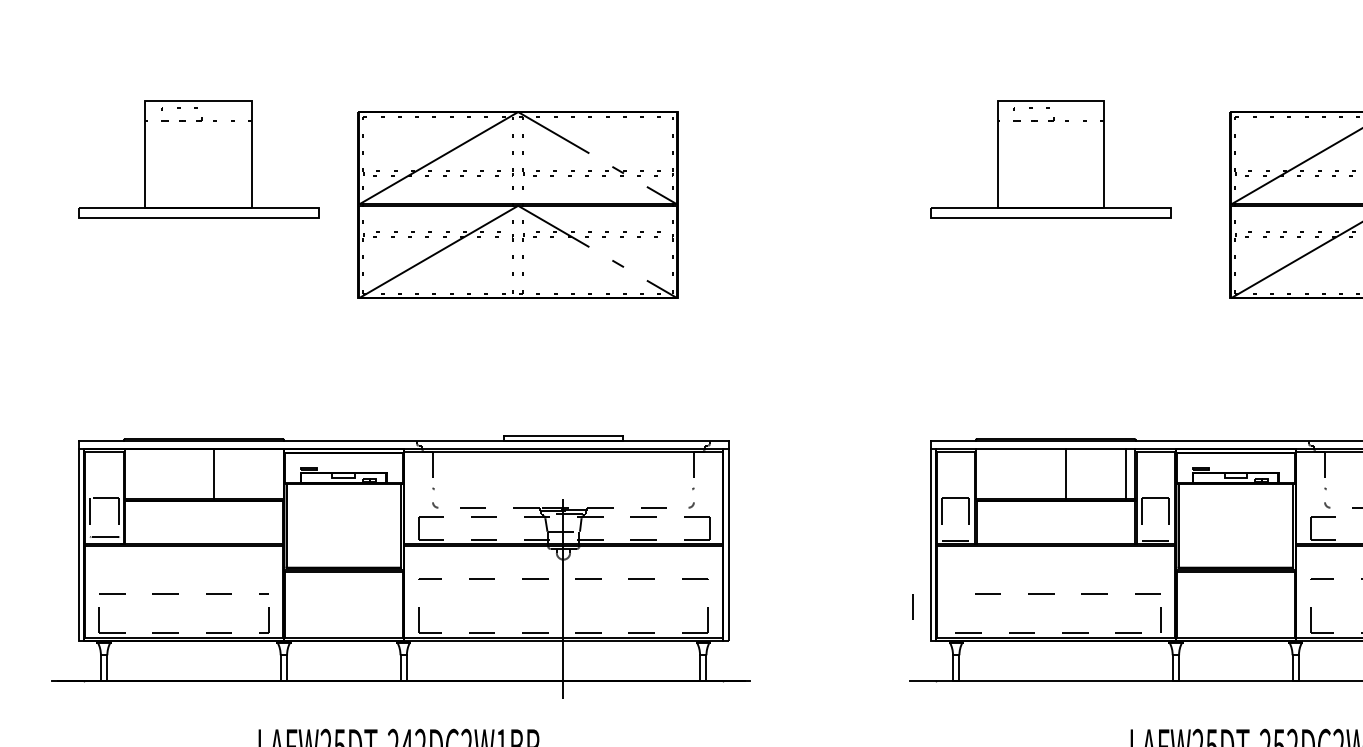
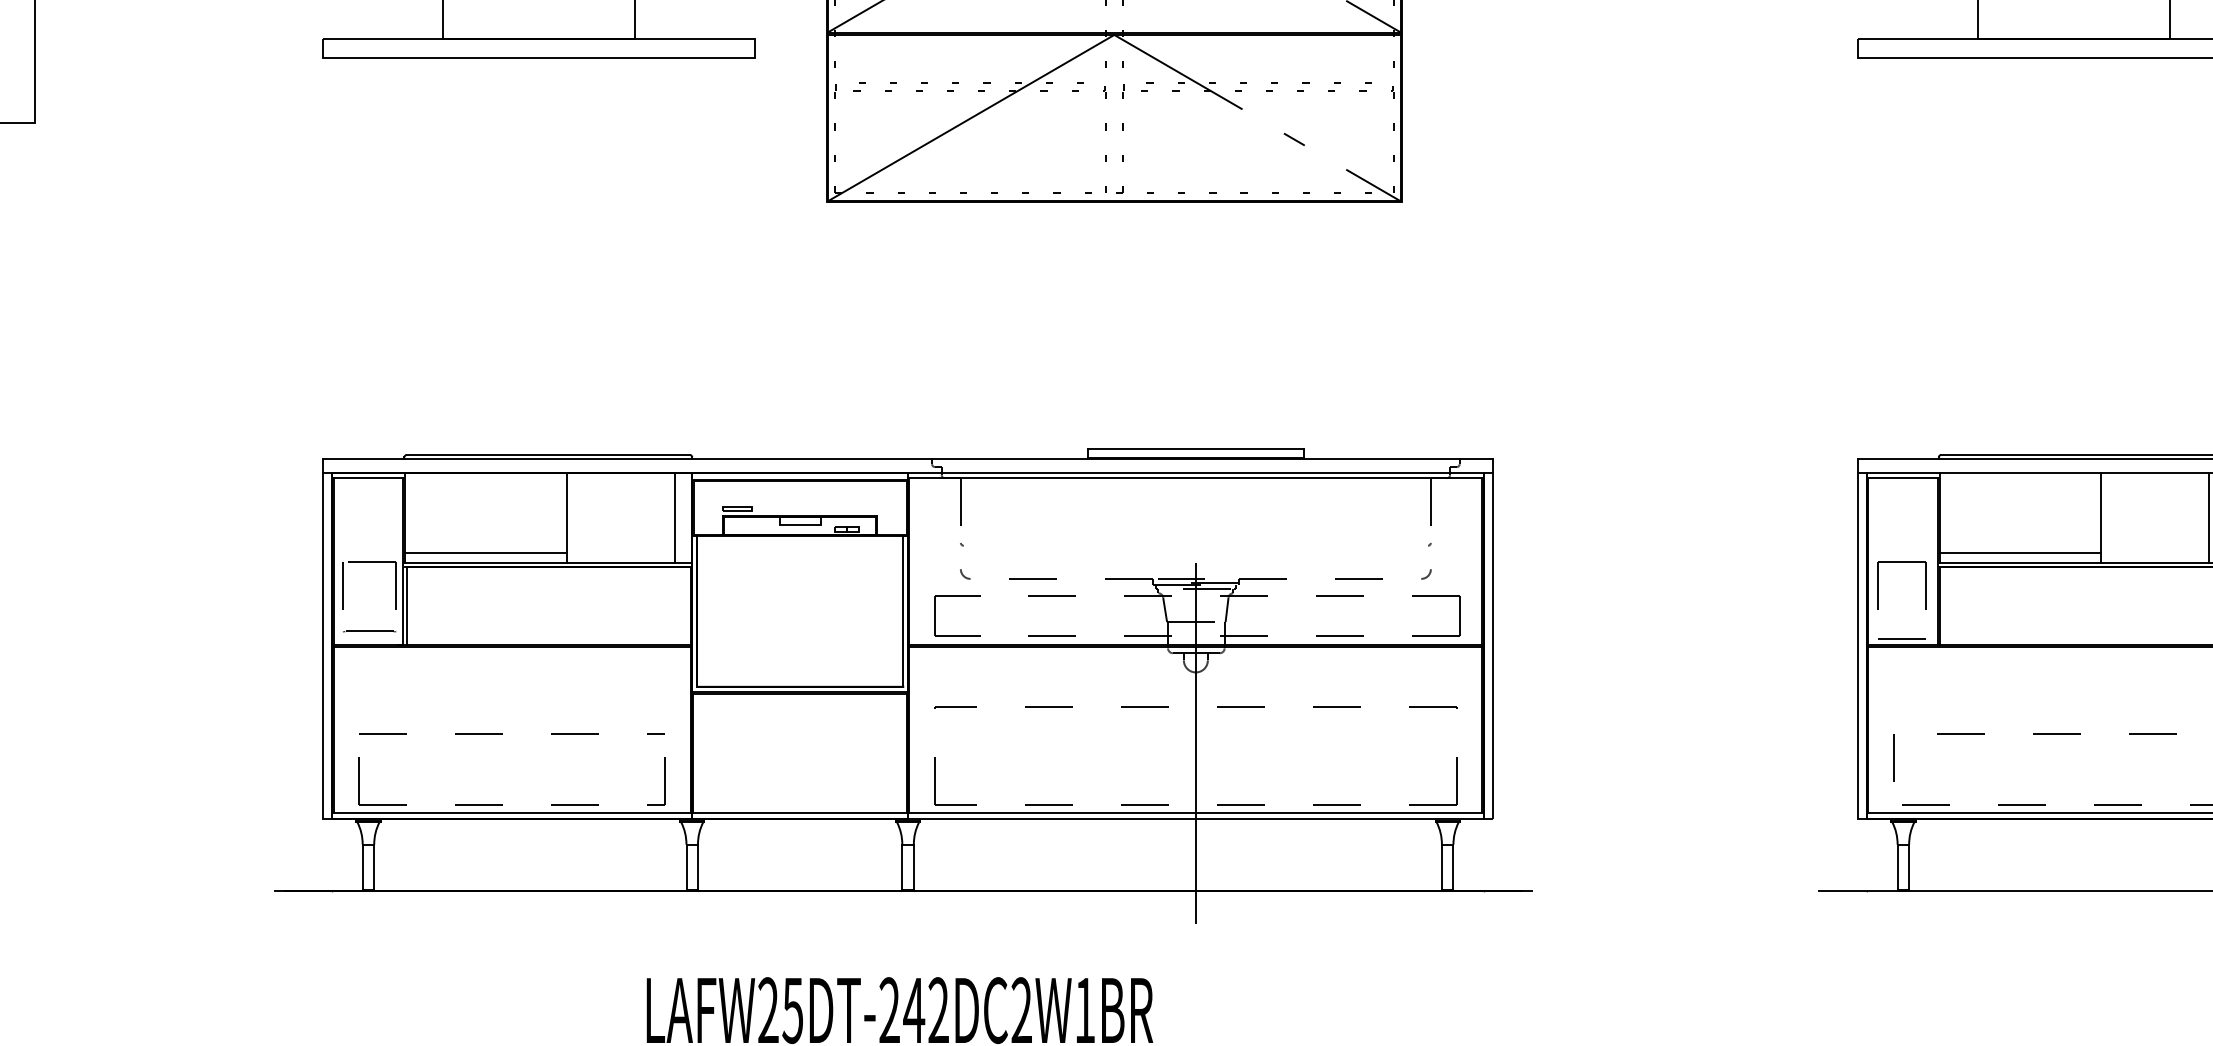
line: (274, 474) -> (675, 518), added
line: (169, 493) -> (486, 553), added
line: (1021, 493) -> (2020, 553), added
line: (912, 606) -> (1893, 756), moved

